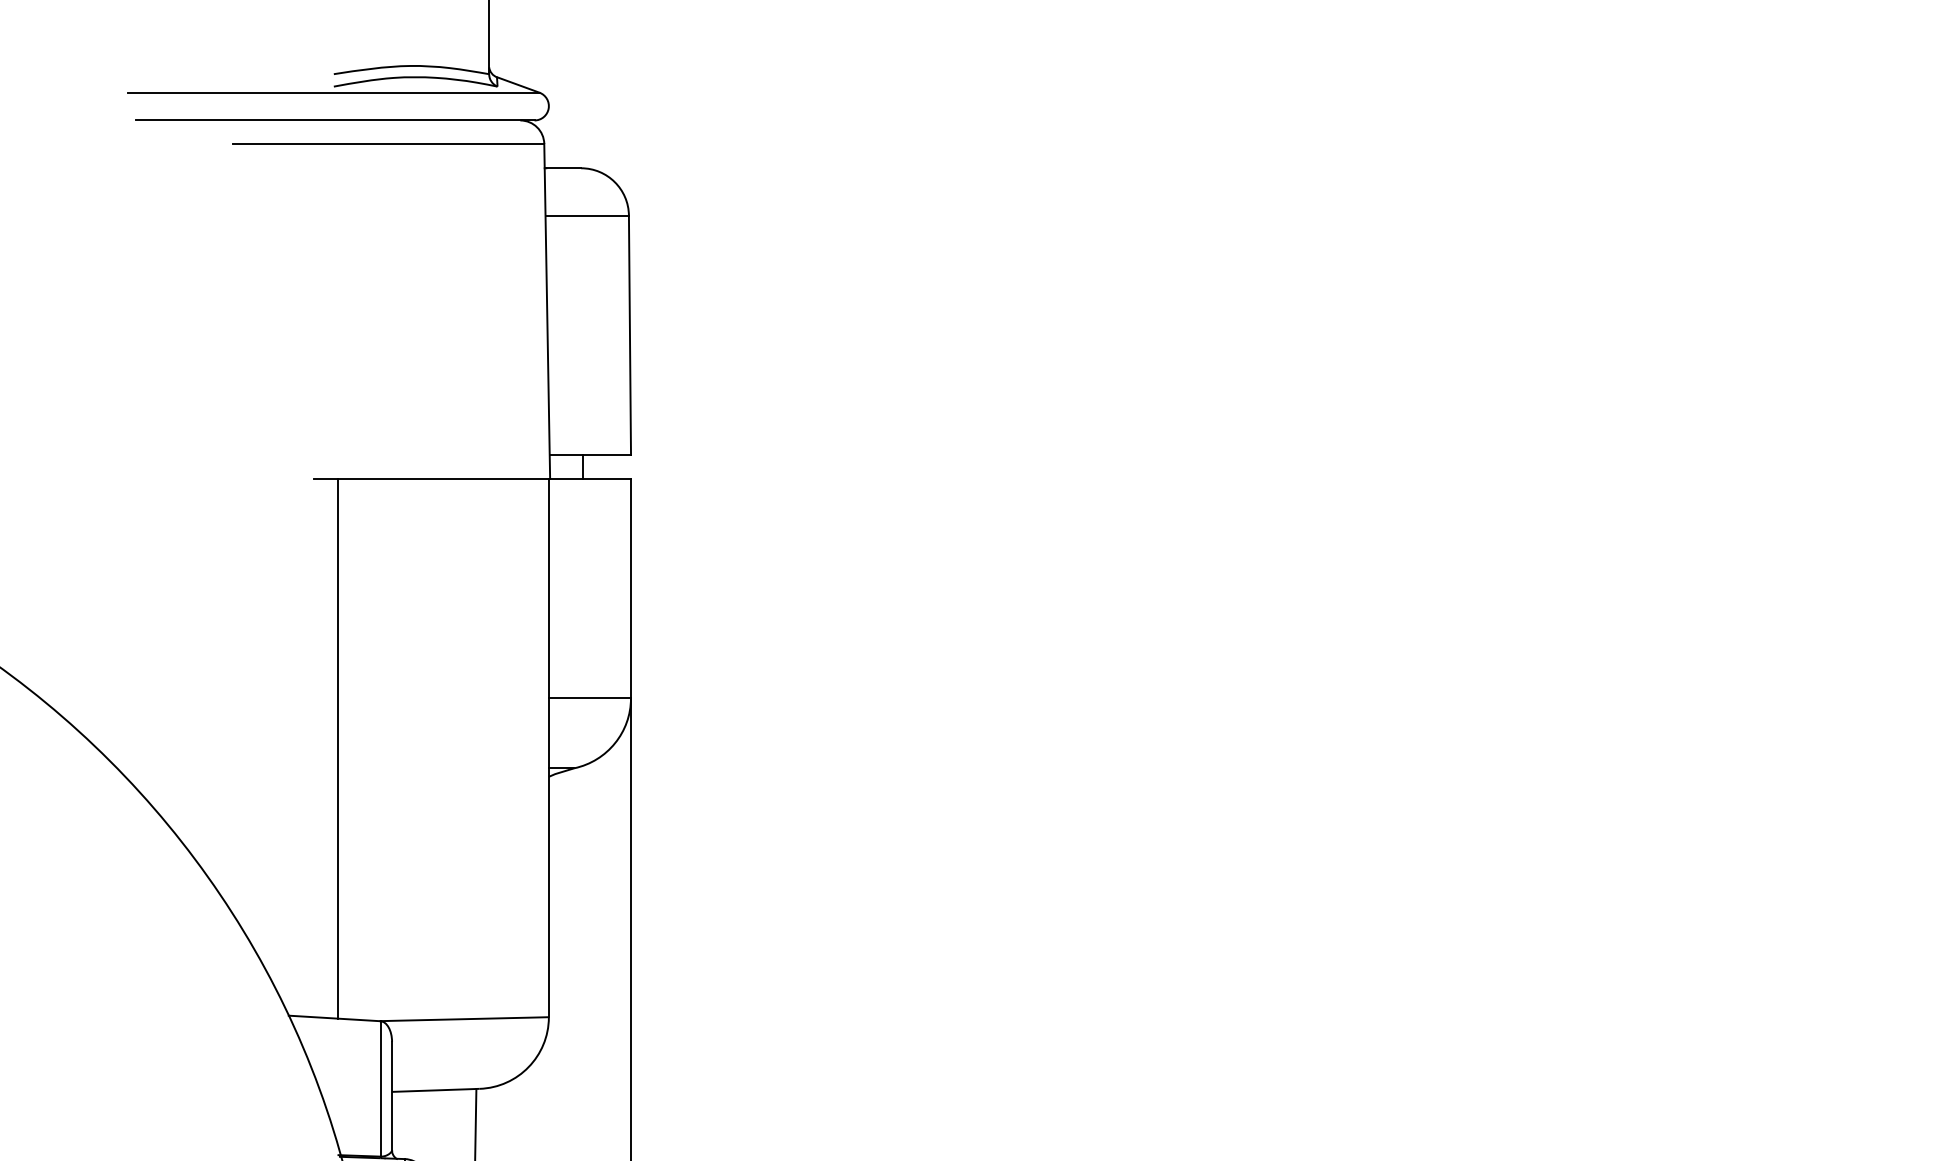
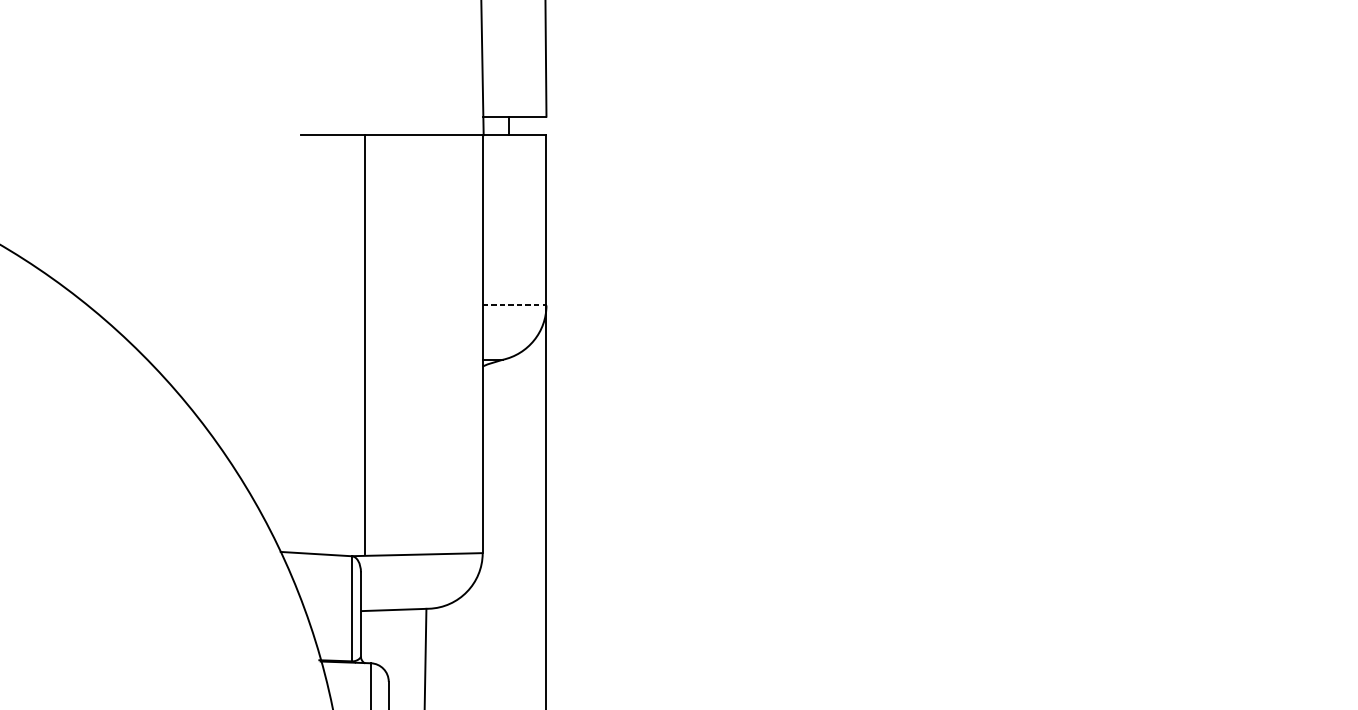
line: (590, 698) -> (515, 305), solid -> dashed
line: (337, 748) -> (365, 344), moved

